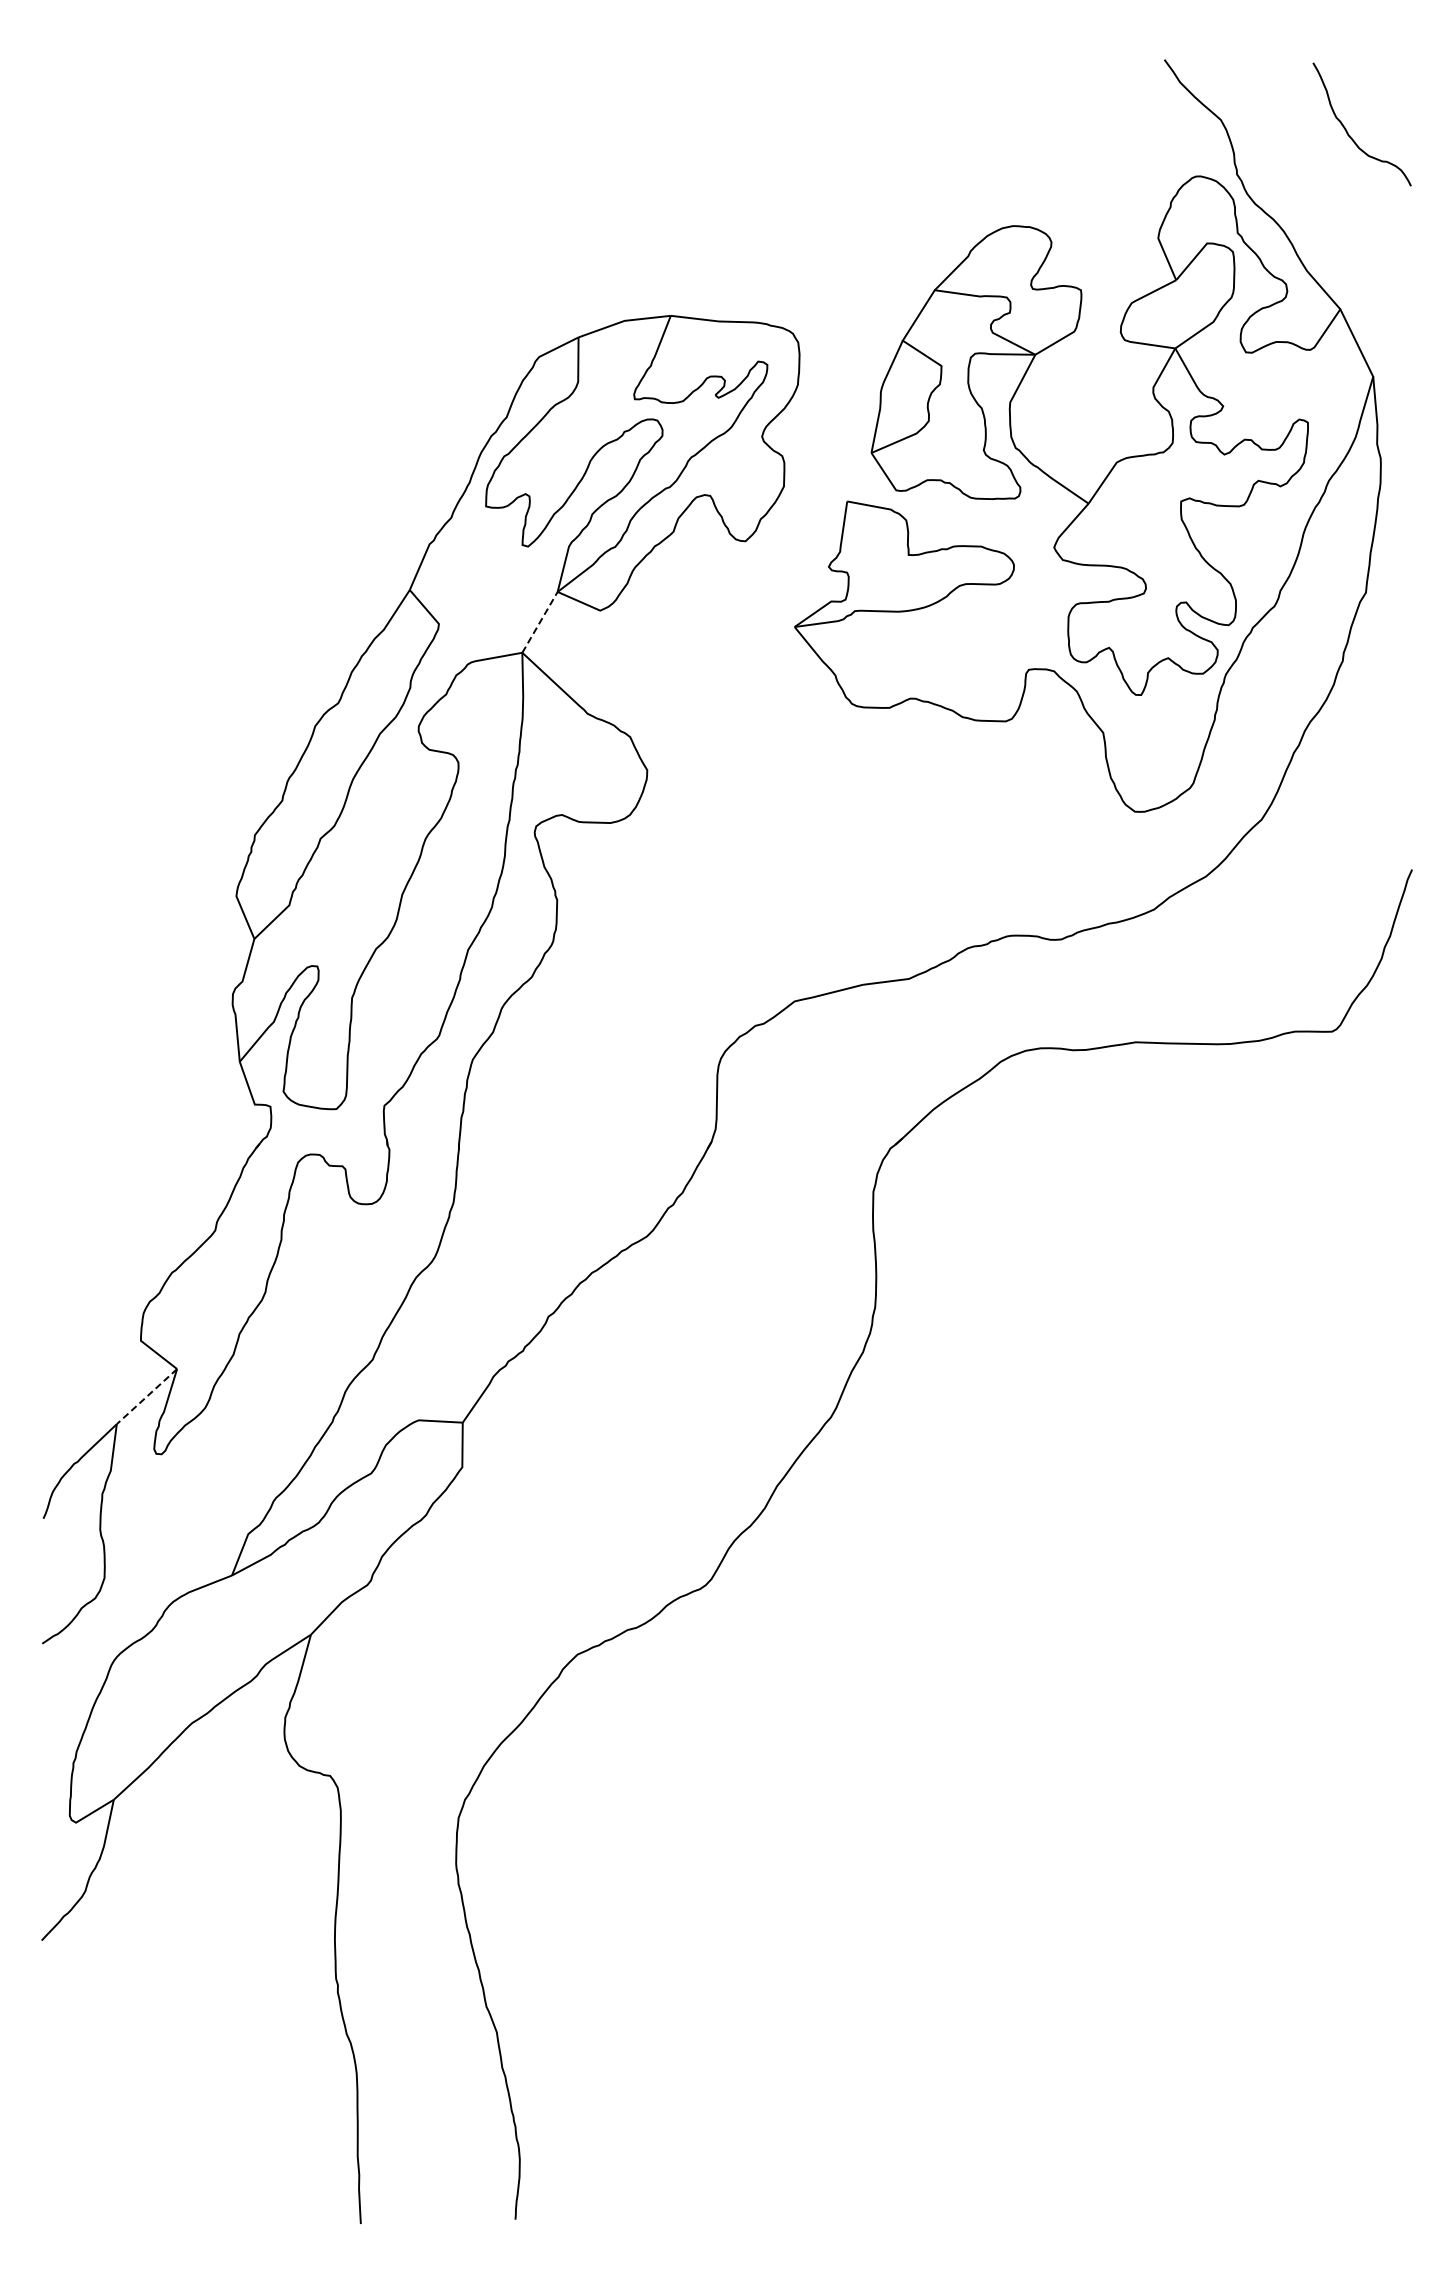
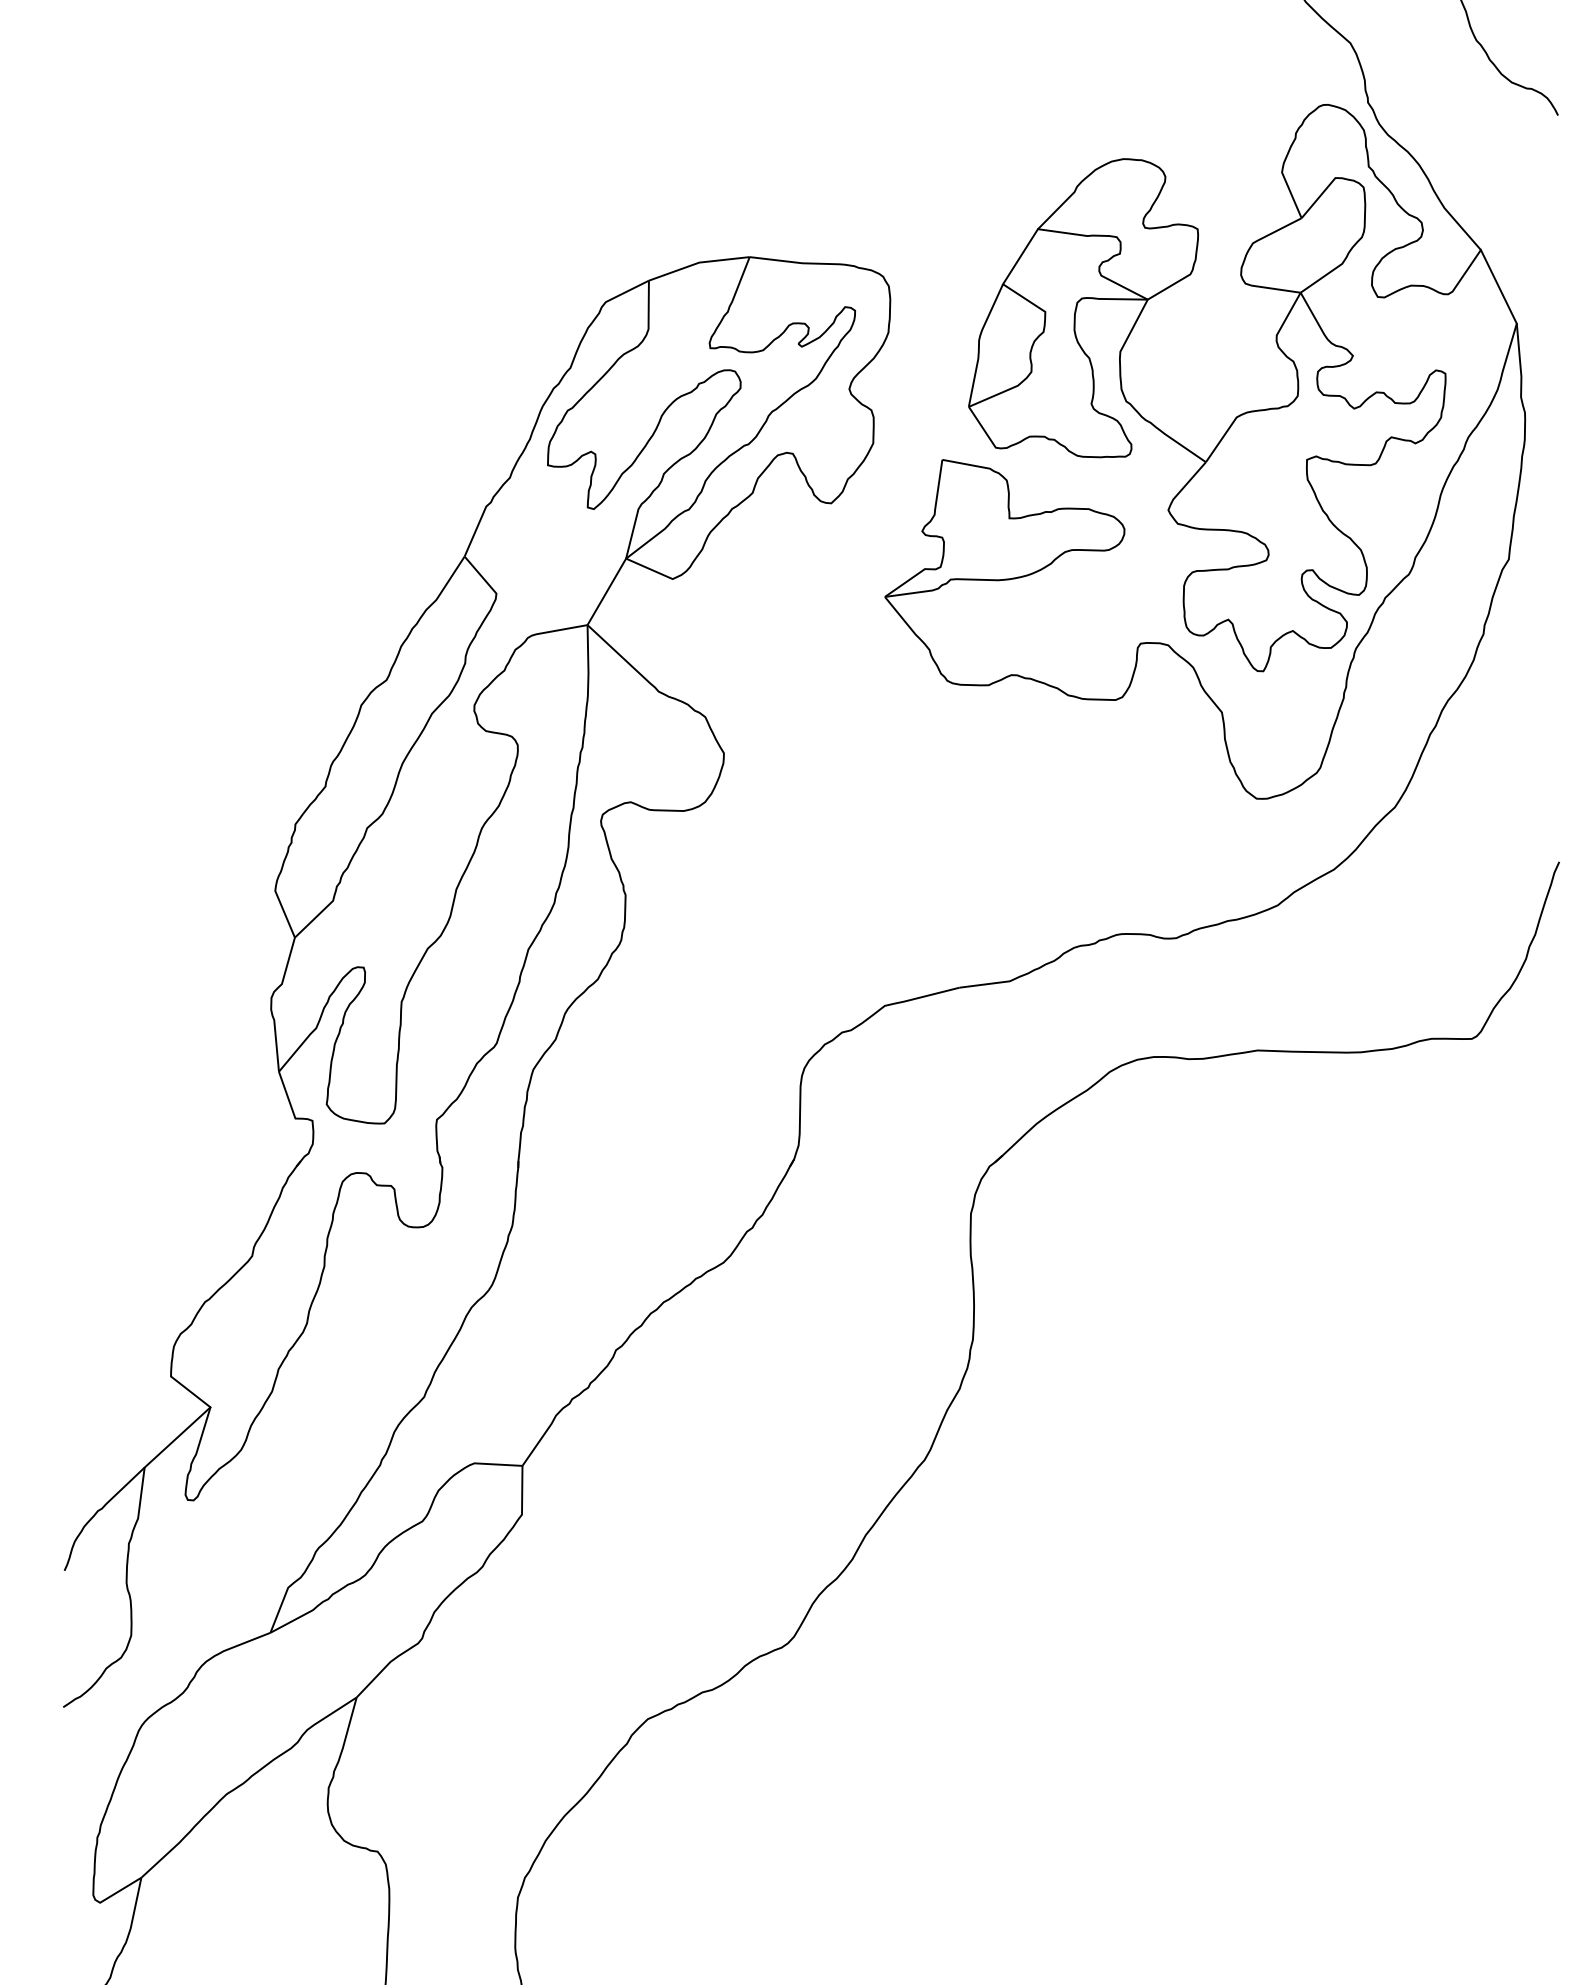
line: (540, 621) -> (607, 590), dashed -> solid
line: (146, 1396) -> (177, 1437), dashed -> solid

